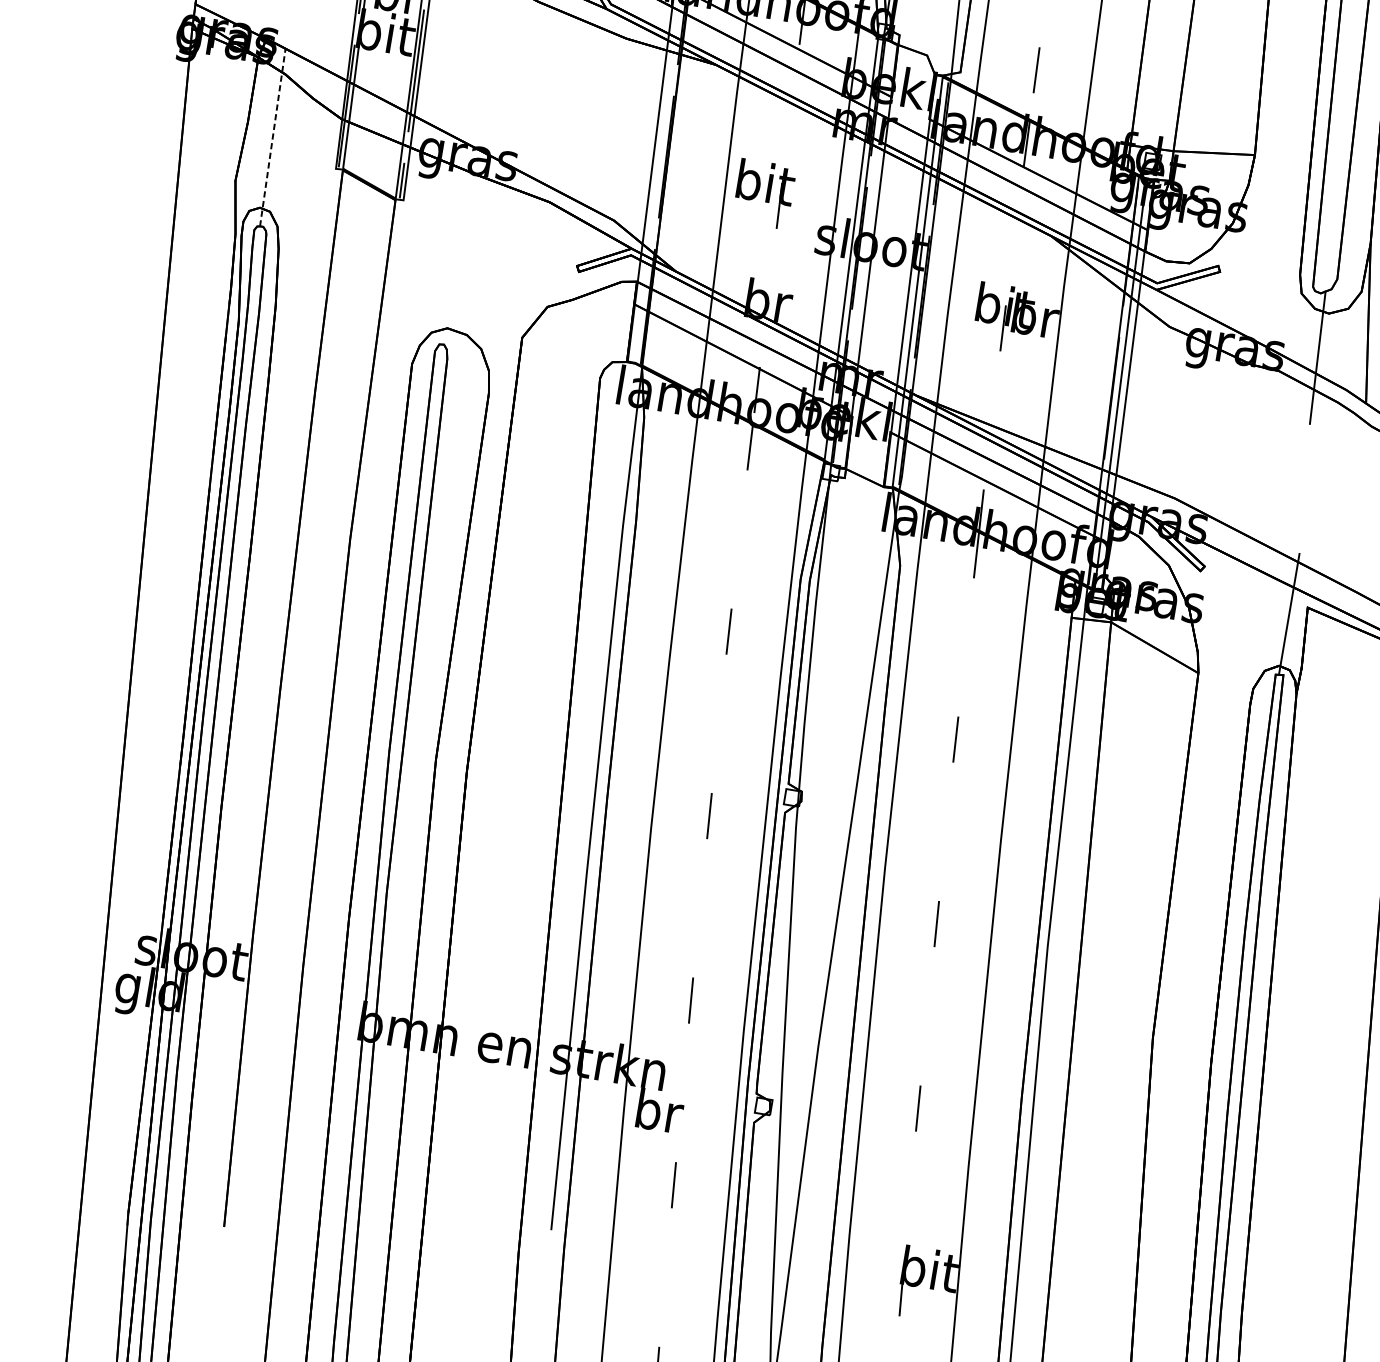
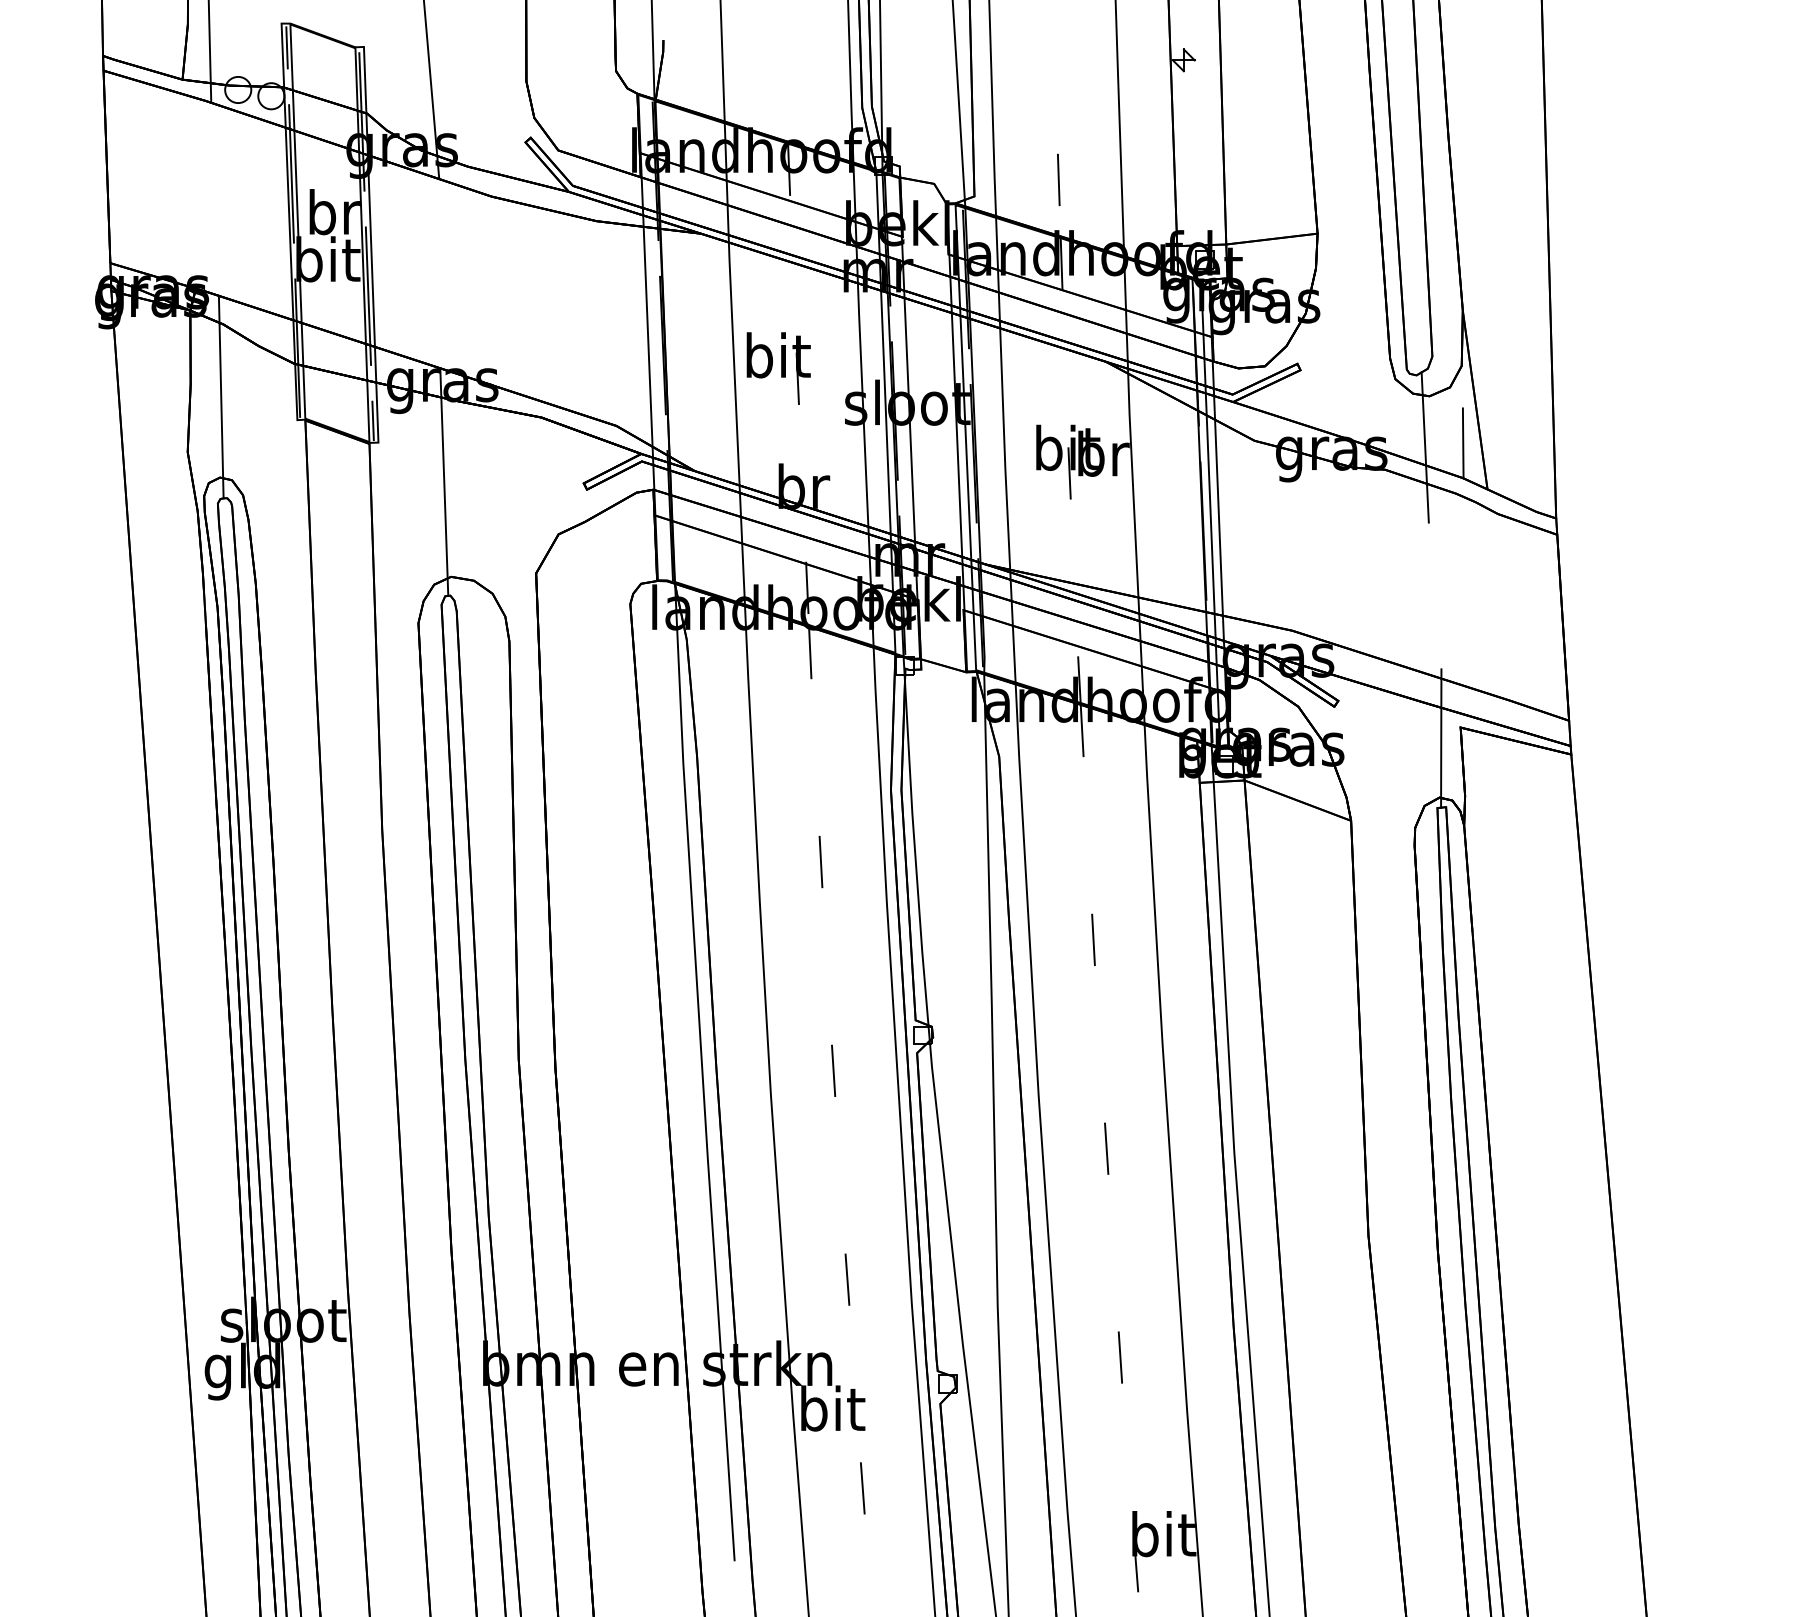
line: (273, 137) -> (221, 396), dashed -> solid
line: (455, 243) -> (444, 481), added
line: (1350, 359) -> (1462, 443), added
text: (660, 1111) -> (833, 1408), br -> bit

